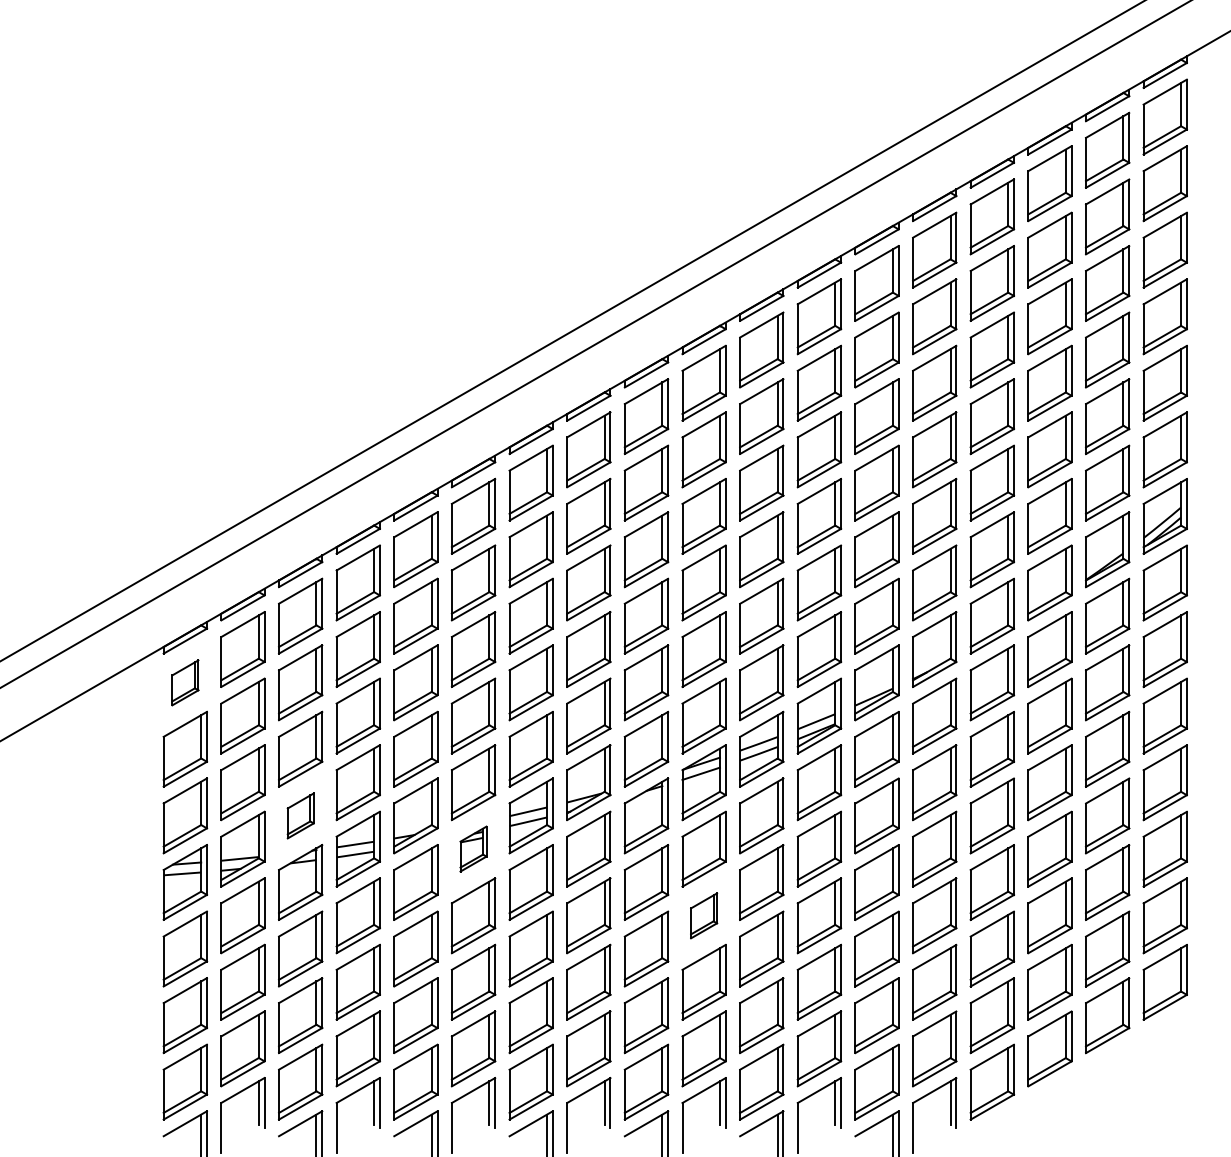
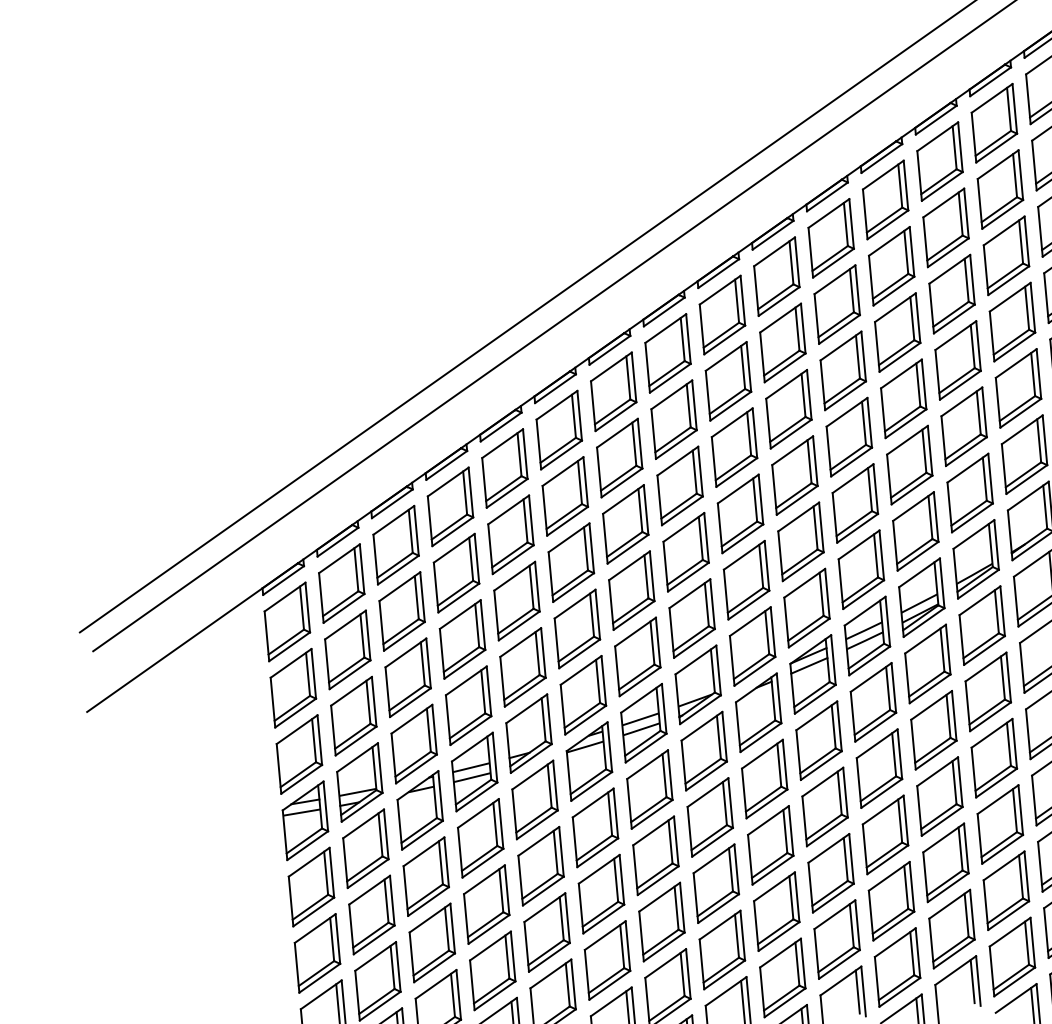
part: (185, 682) -> (287, 621), size x1.67
part: (300, 815) -> (414, 743), size x1.67
part: (473, 848) -> (589, 760), size x1.67
part: (703, 915) -> (824, 806), size x1.67

